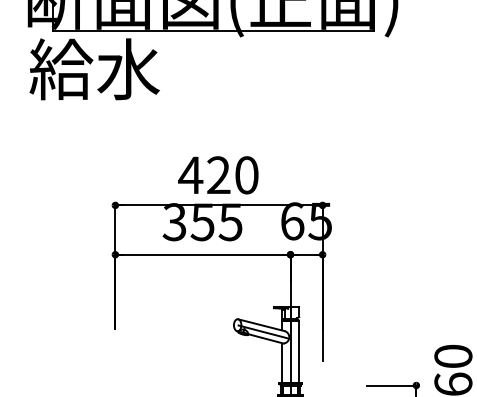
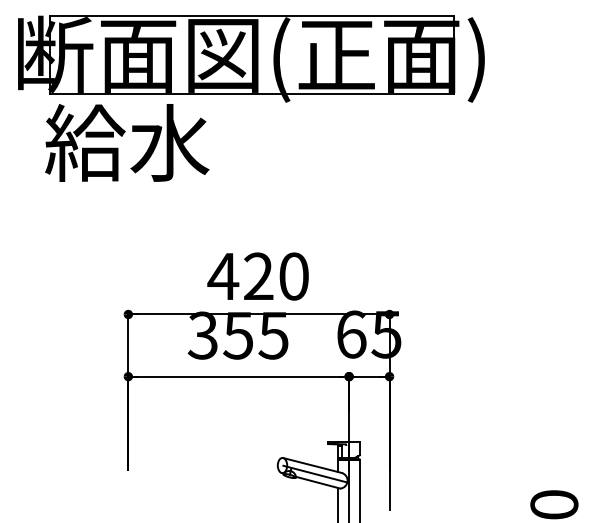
text: (94, 68) -> (127, 142), moved

